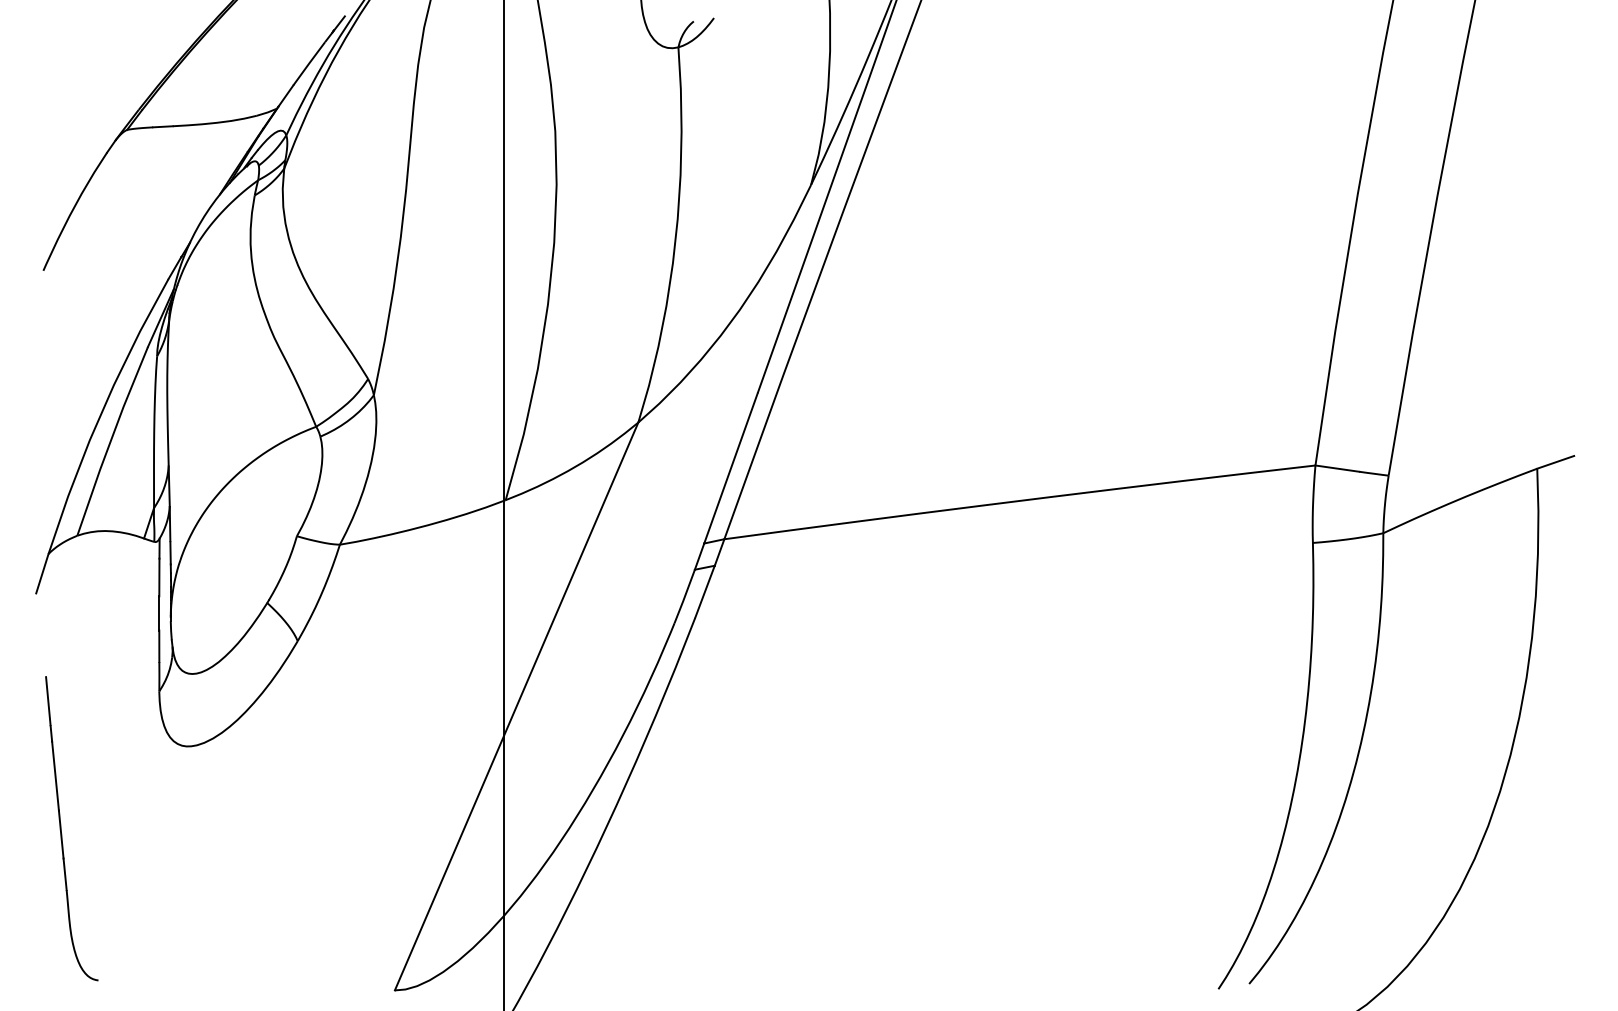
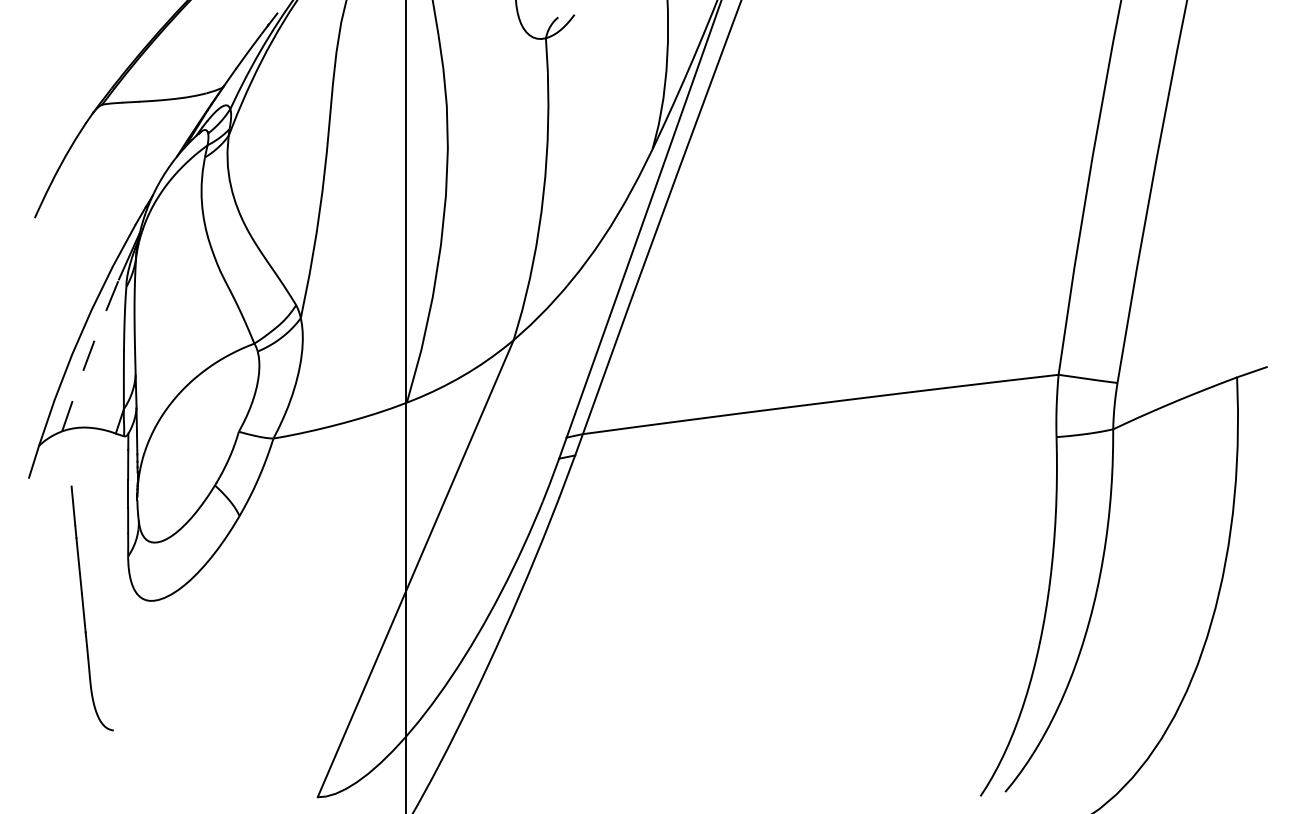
line: (111, 440) -> (89, 354), solid -> dashed
part: (61, 828) -> (84, 608), moved

